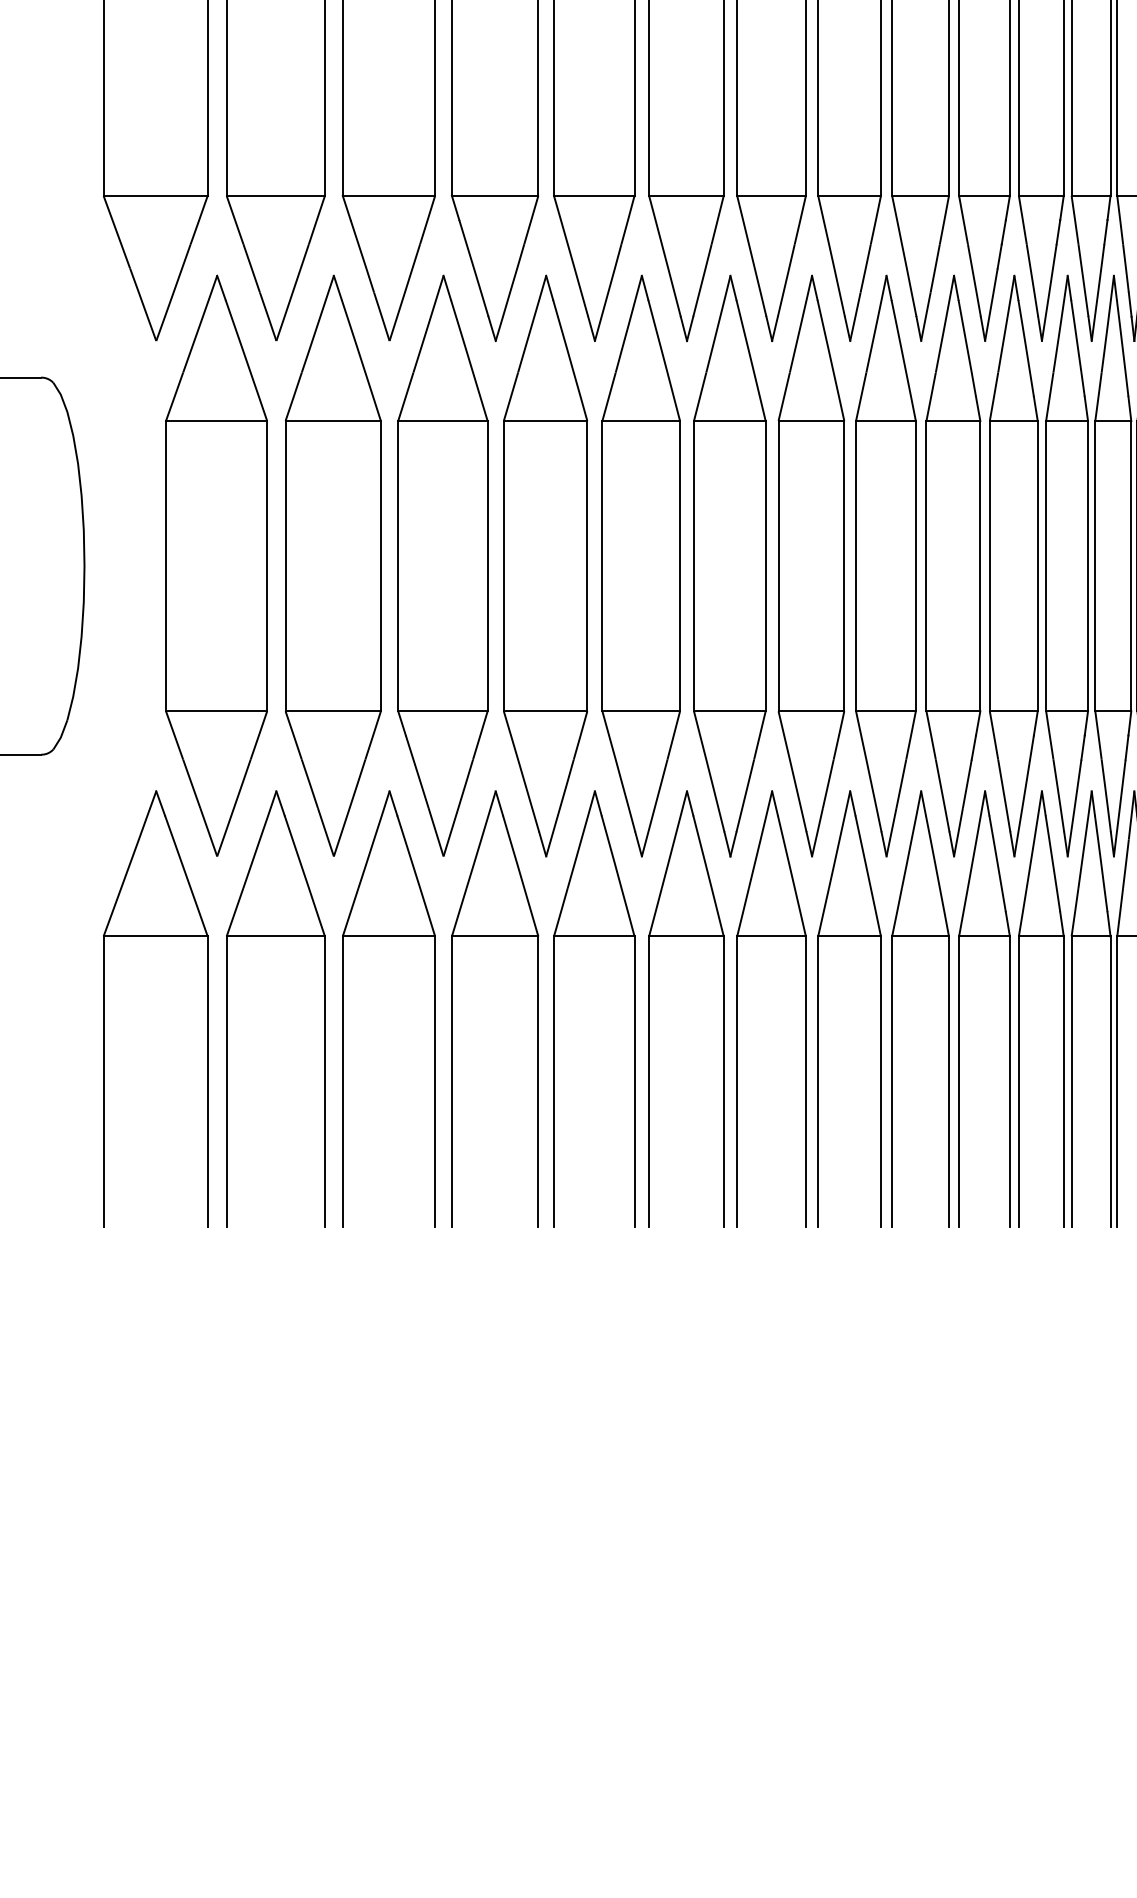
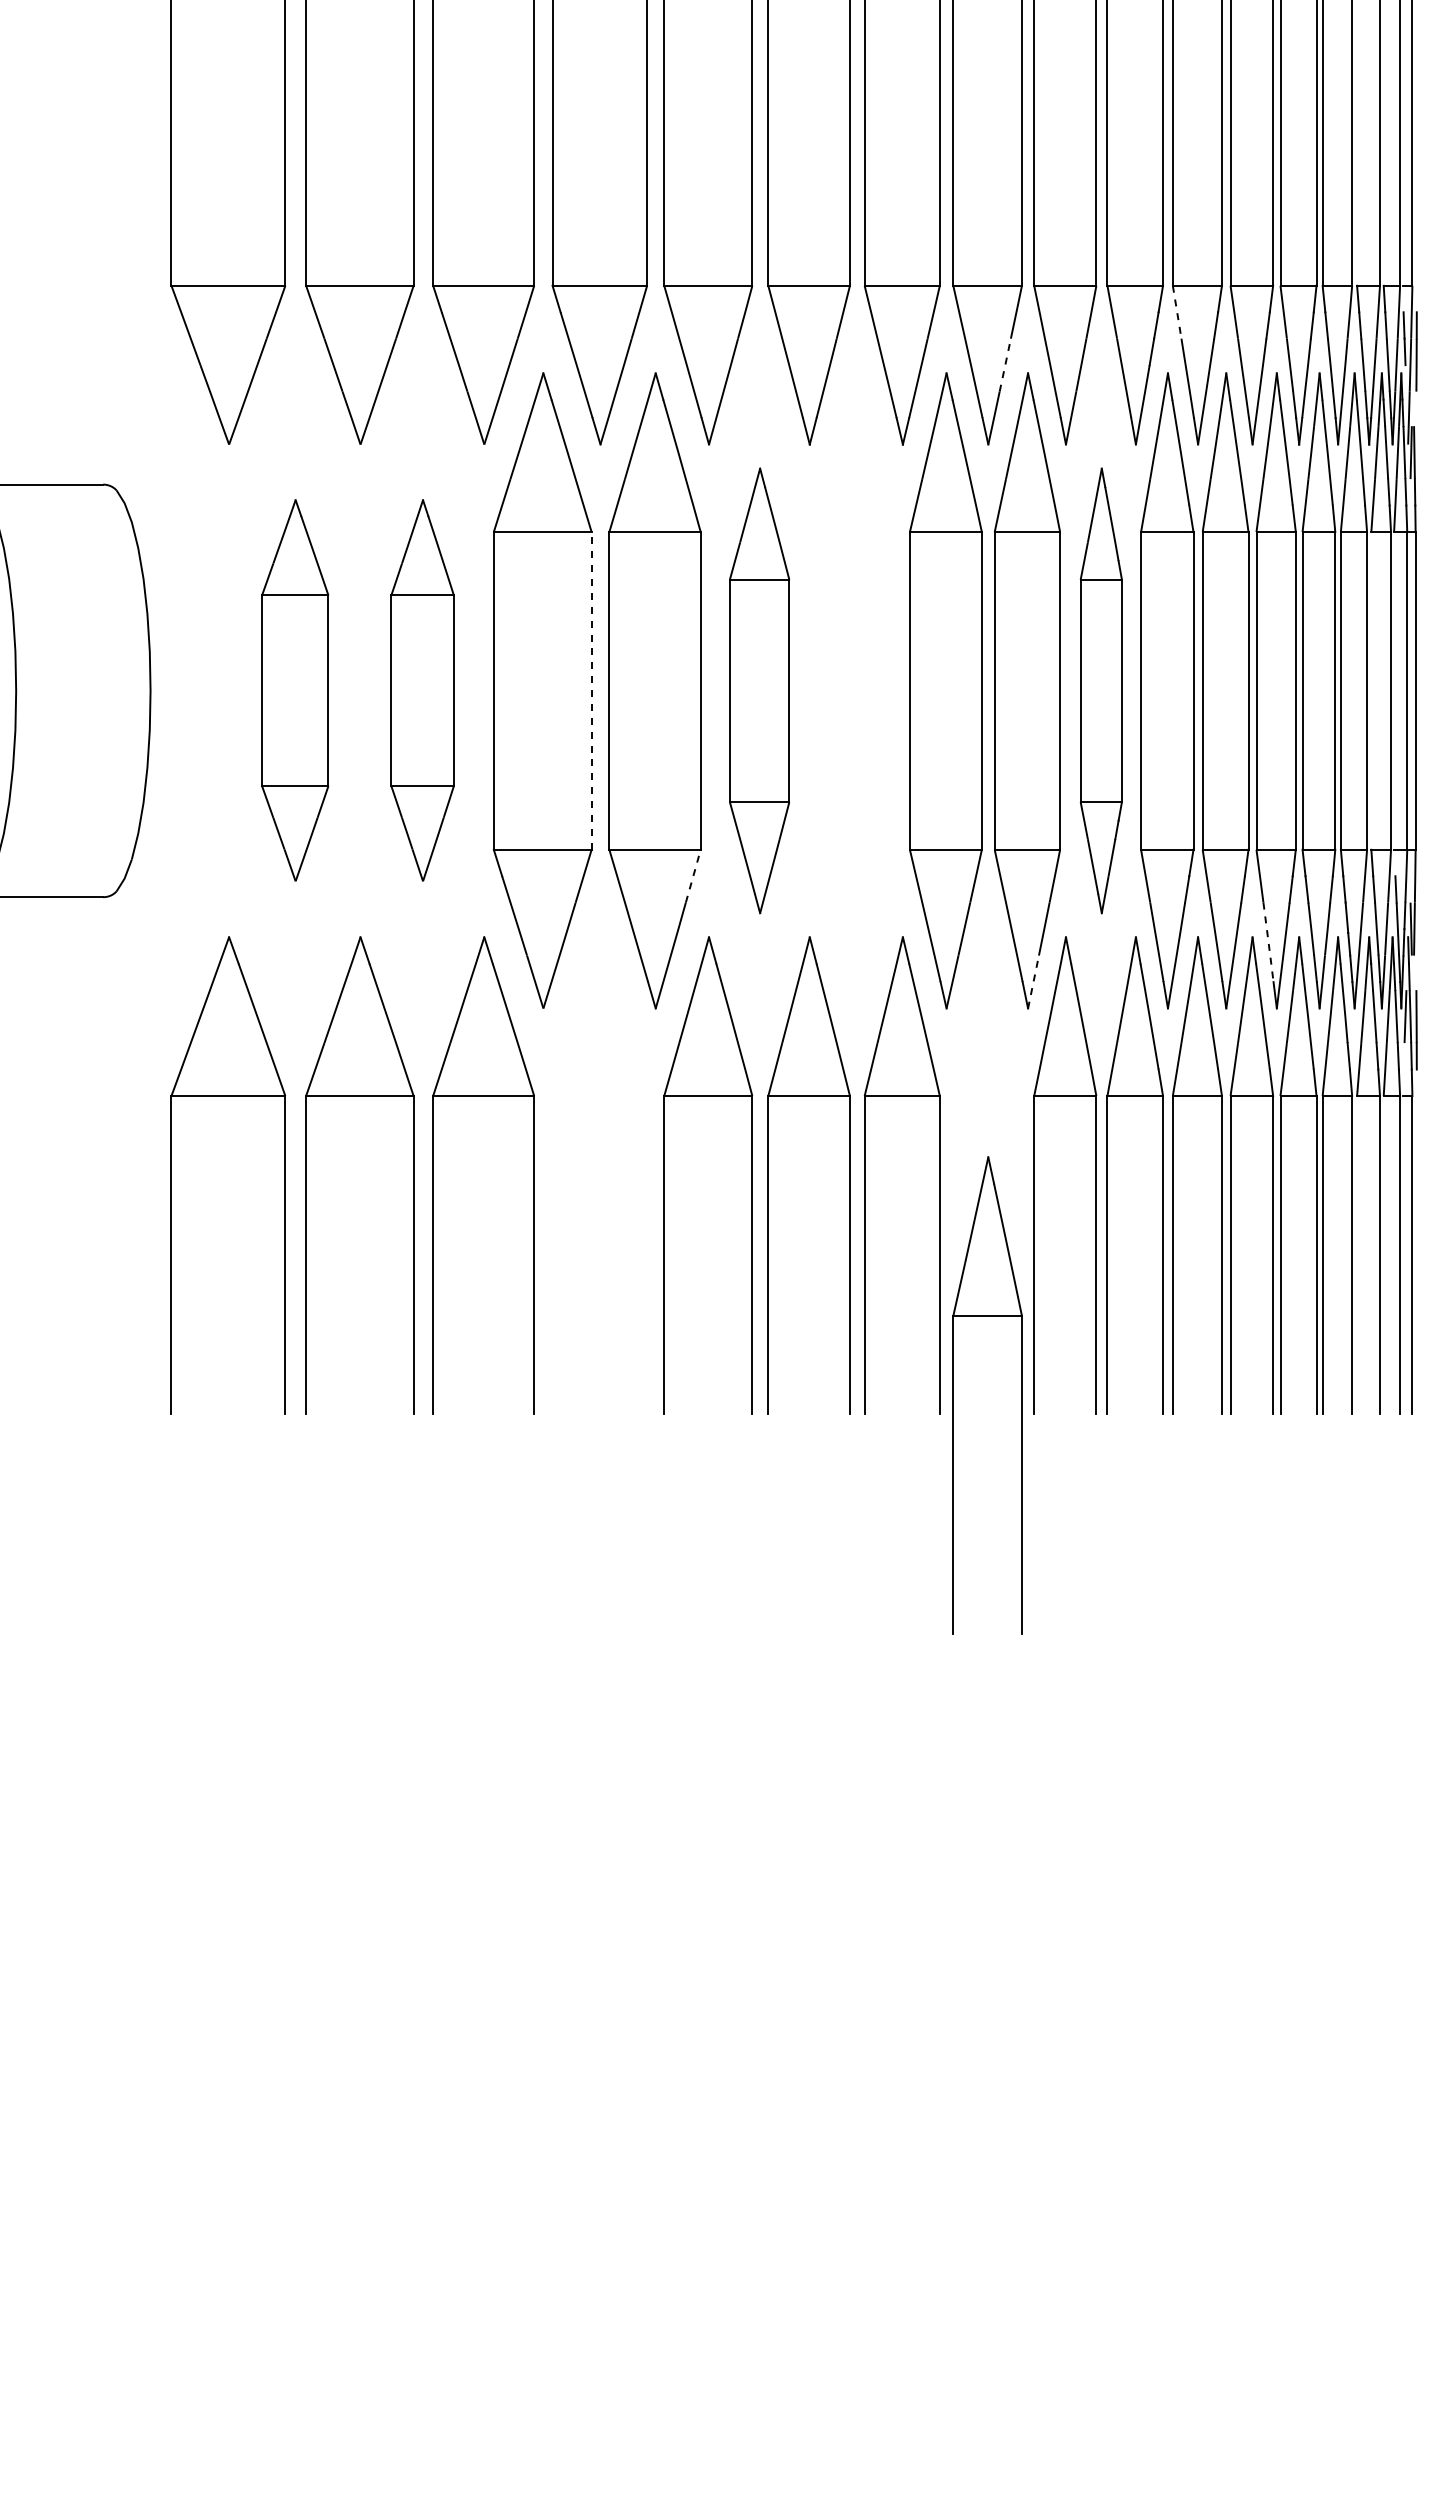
line: (1023, 220) -> (1177, 312), solid -> dashed
line: (865, 268) -> (1005, 365), solid -> dashed
part: (216, 565) -> (295, 690), size x0.6
part: (333, 565) -> (422, 690), size x0.6
line: (487, 565) -> (591, 690), solid -> dashed
part: (641, 565) -> (759, 690), size x0.7
part: (729, 565) -> (856, 690), removed
part: (953, 565) -> (1101, 690), size x0.7
line: (580, 735) -> (693, 876), solid -> dashed
line: (1106, 796) -> (1268, 942), solid -> dashed
line: (891, 832) -> (1033, 982), solid -> dashed
part: (452, 1009) -> (553, 1175), removed
part: (818, 1009) -> (953, 1395), moved

